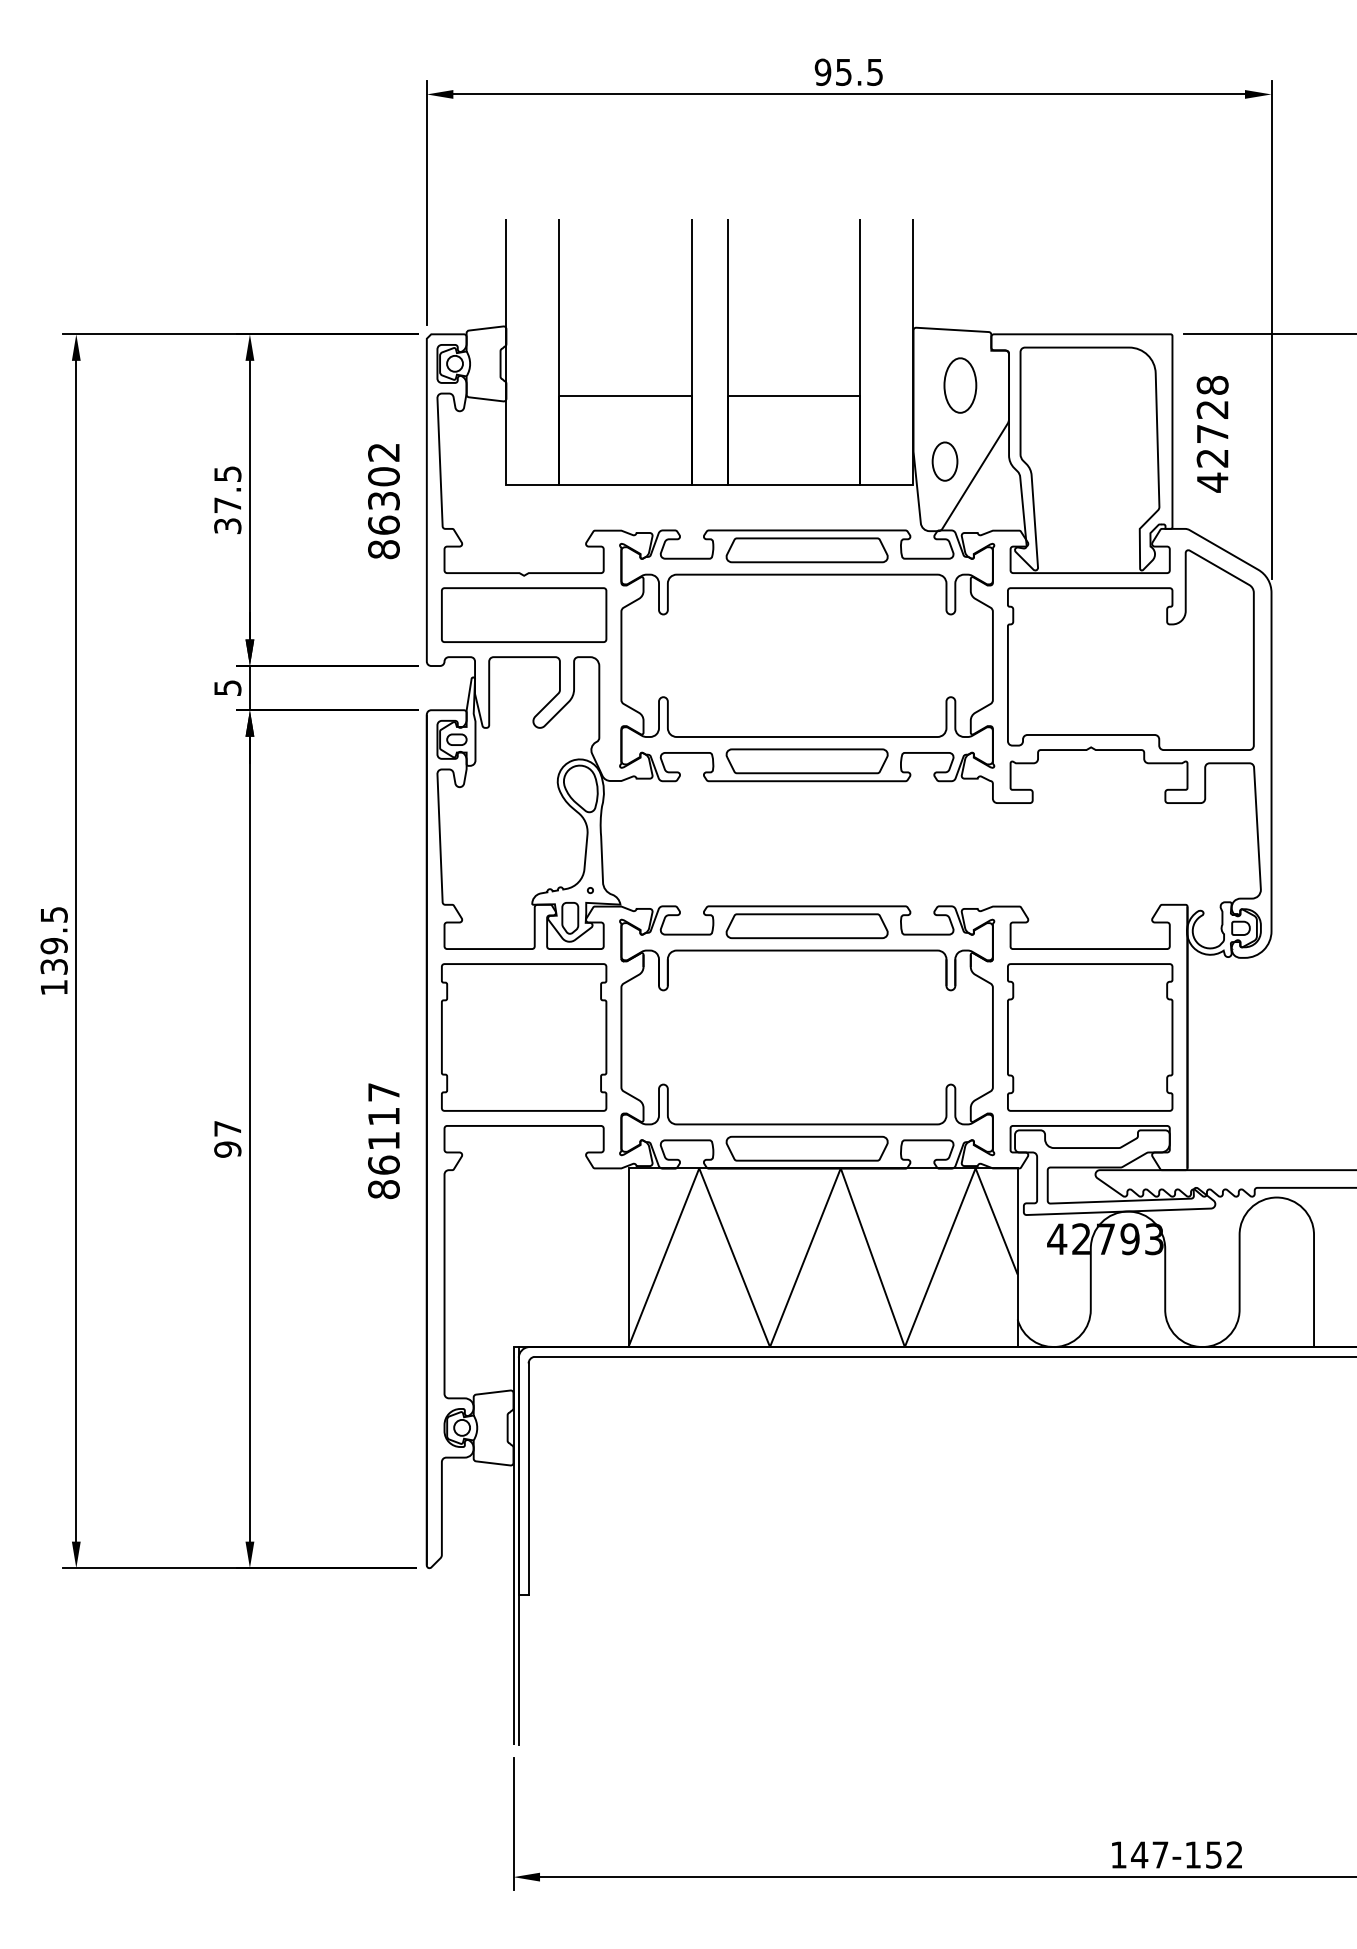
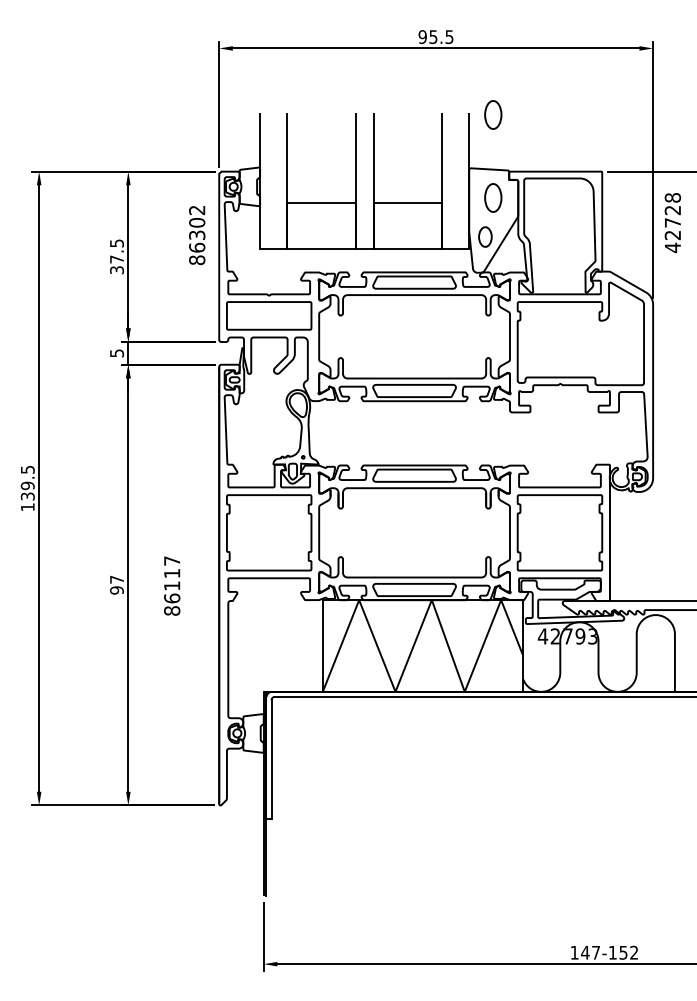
part: (960, 223) -> (493, 114), added
text: (1211, 435) -> (672, 223), moved
text: (384, 501) -> (197, 235), moved
text: (384, 1139) -> (172, 585), moved

